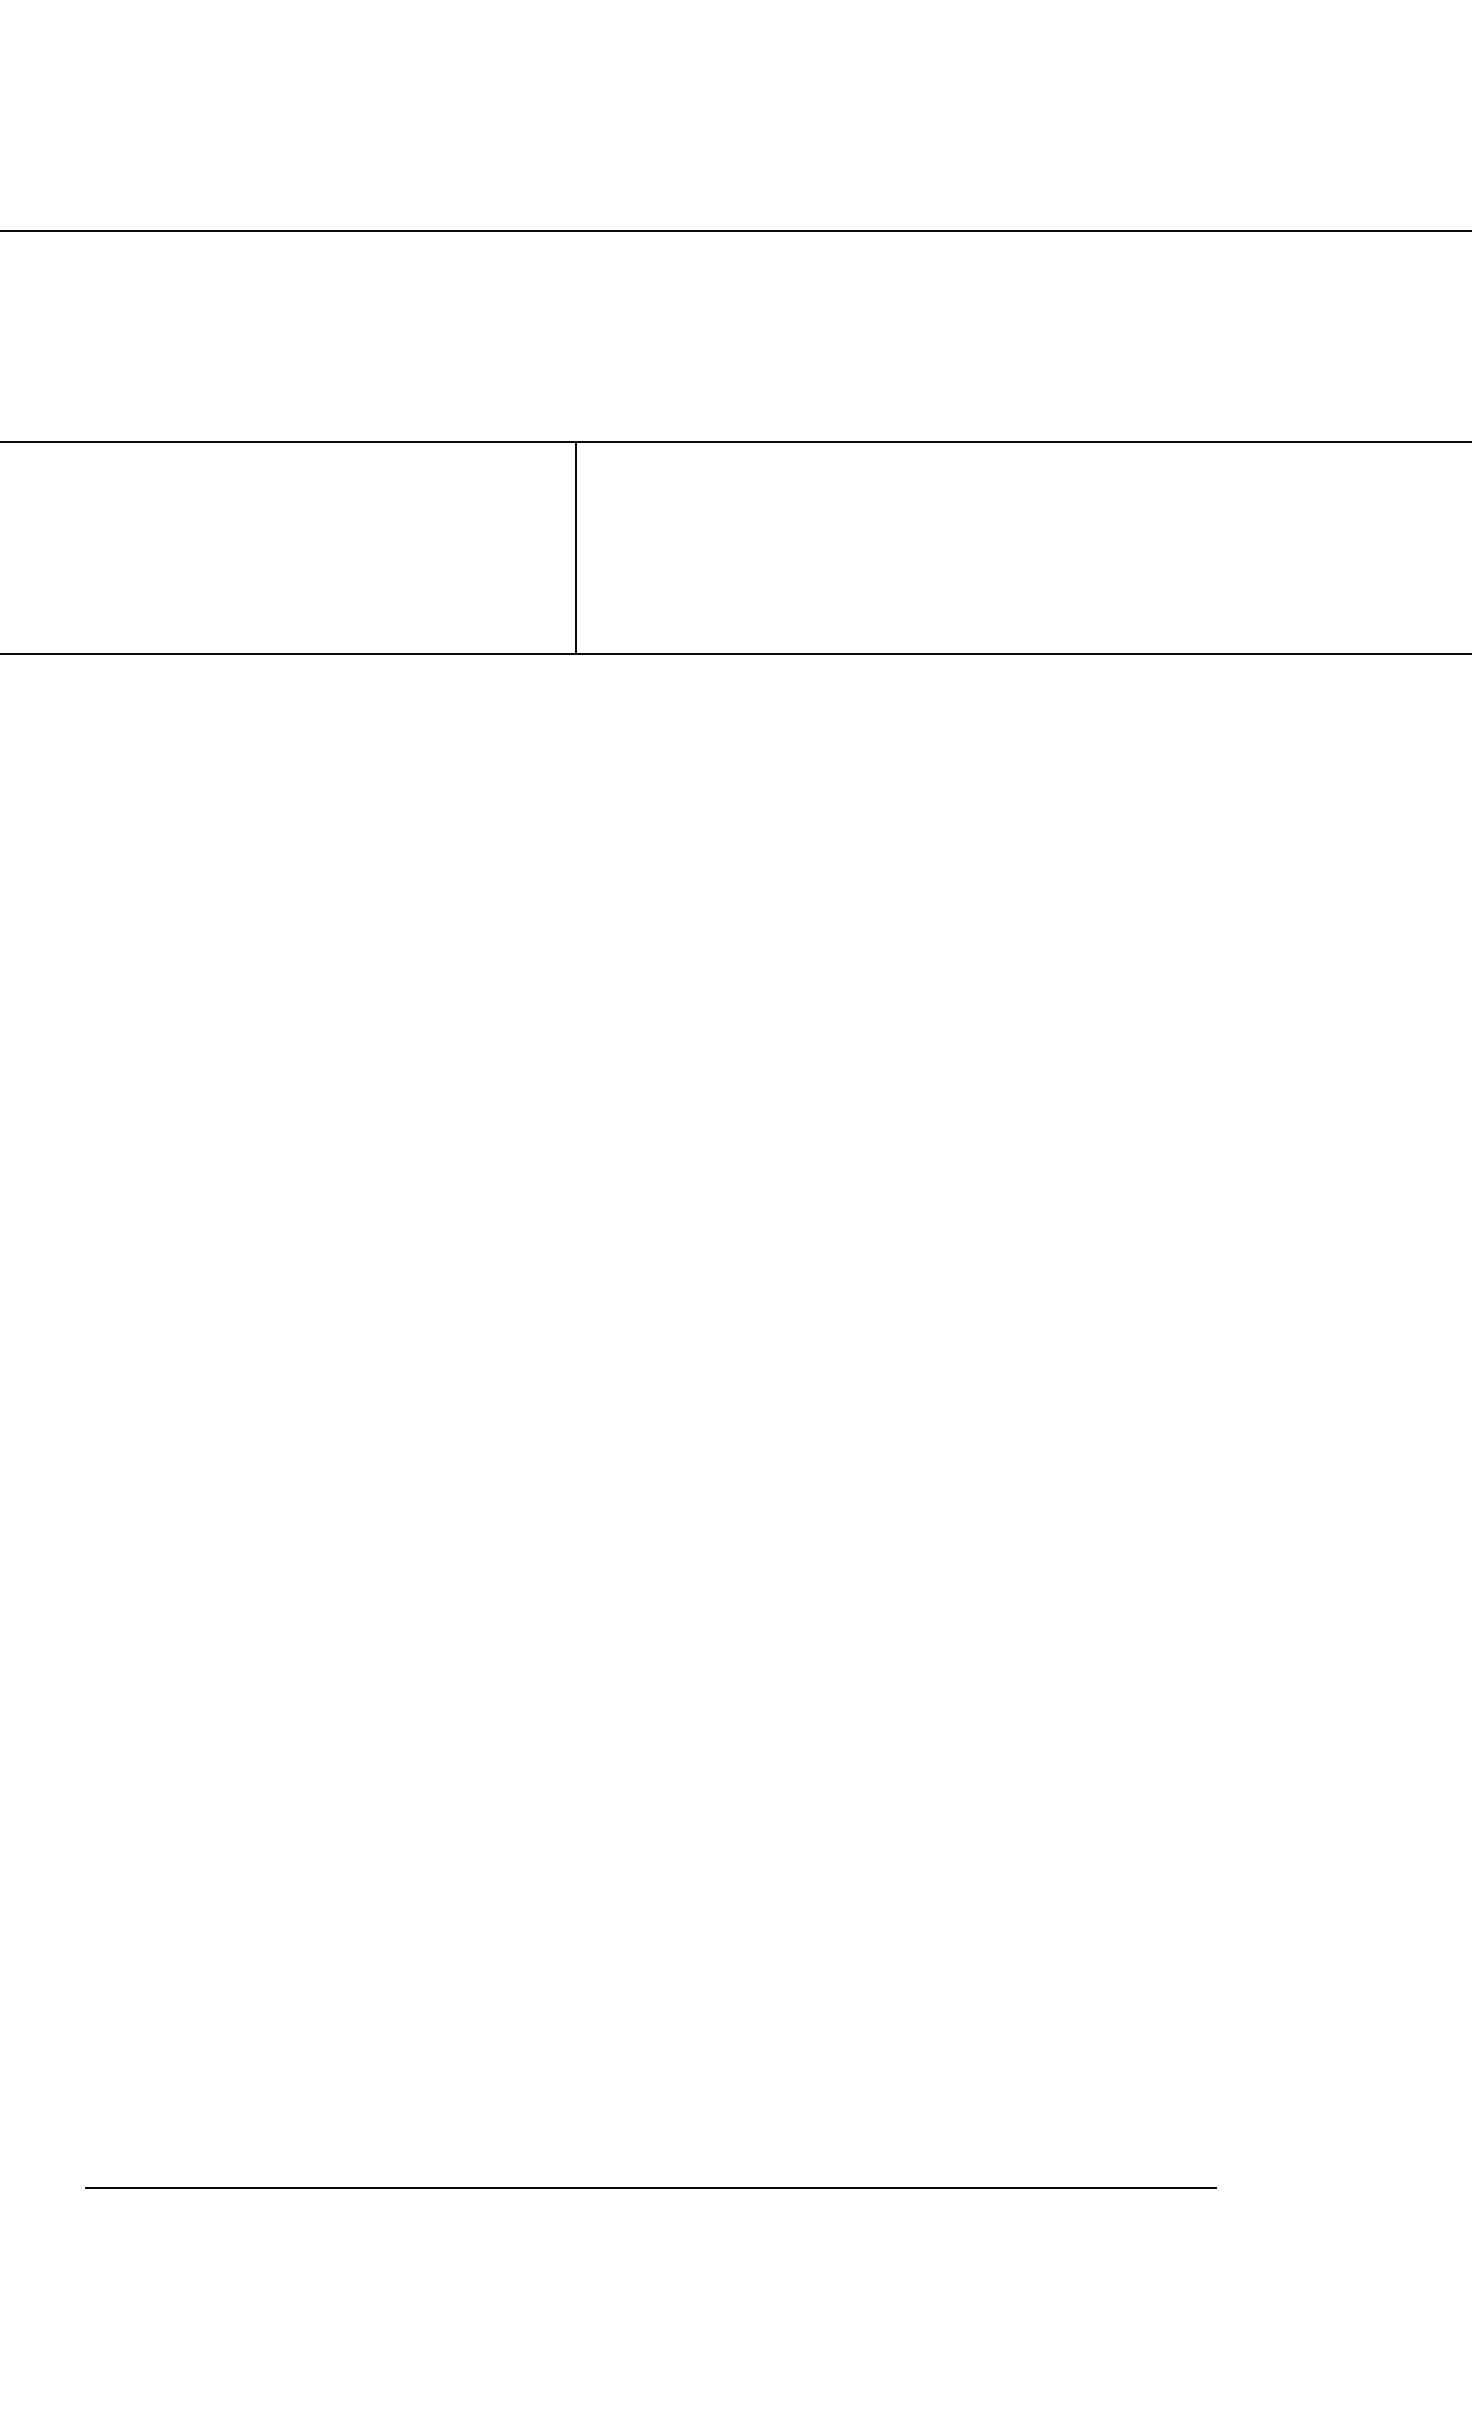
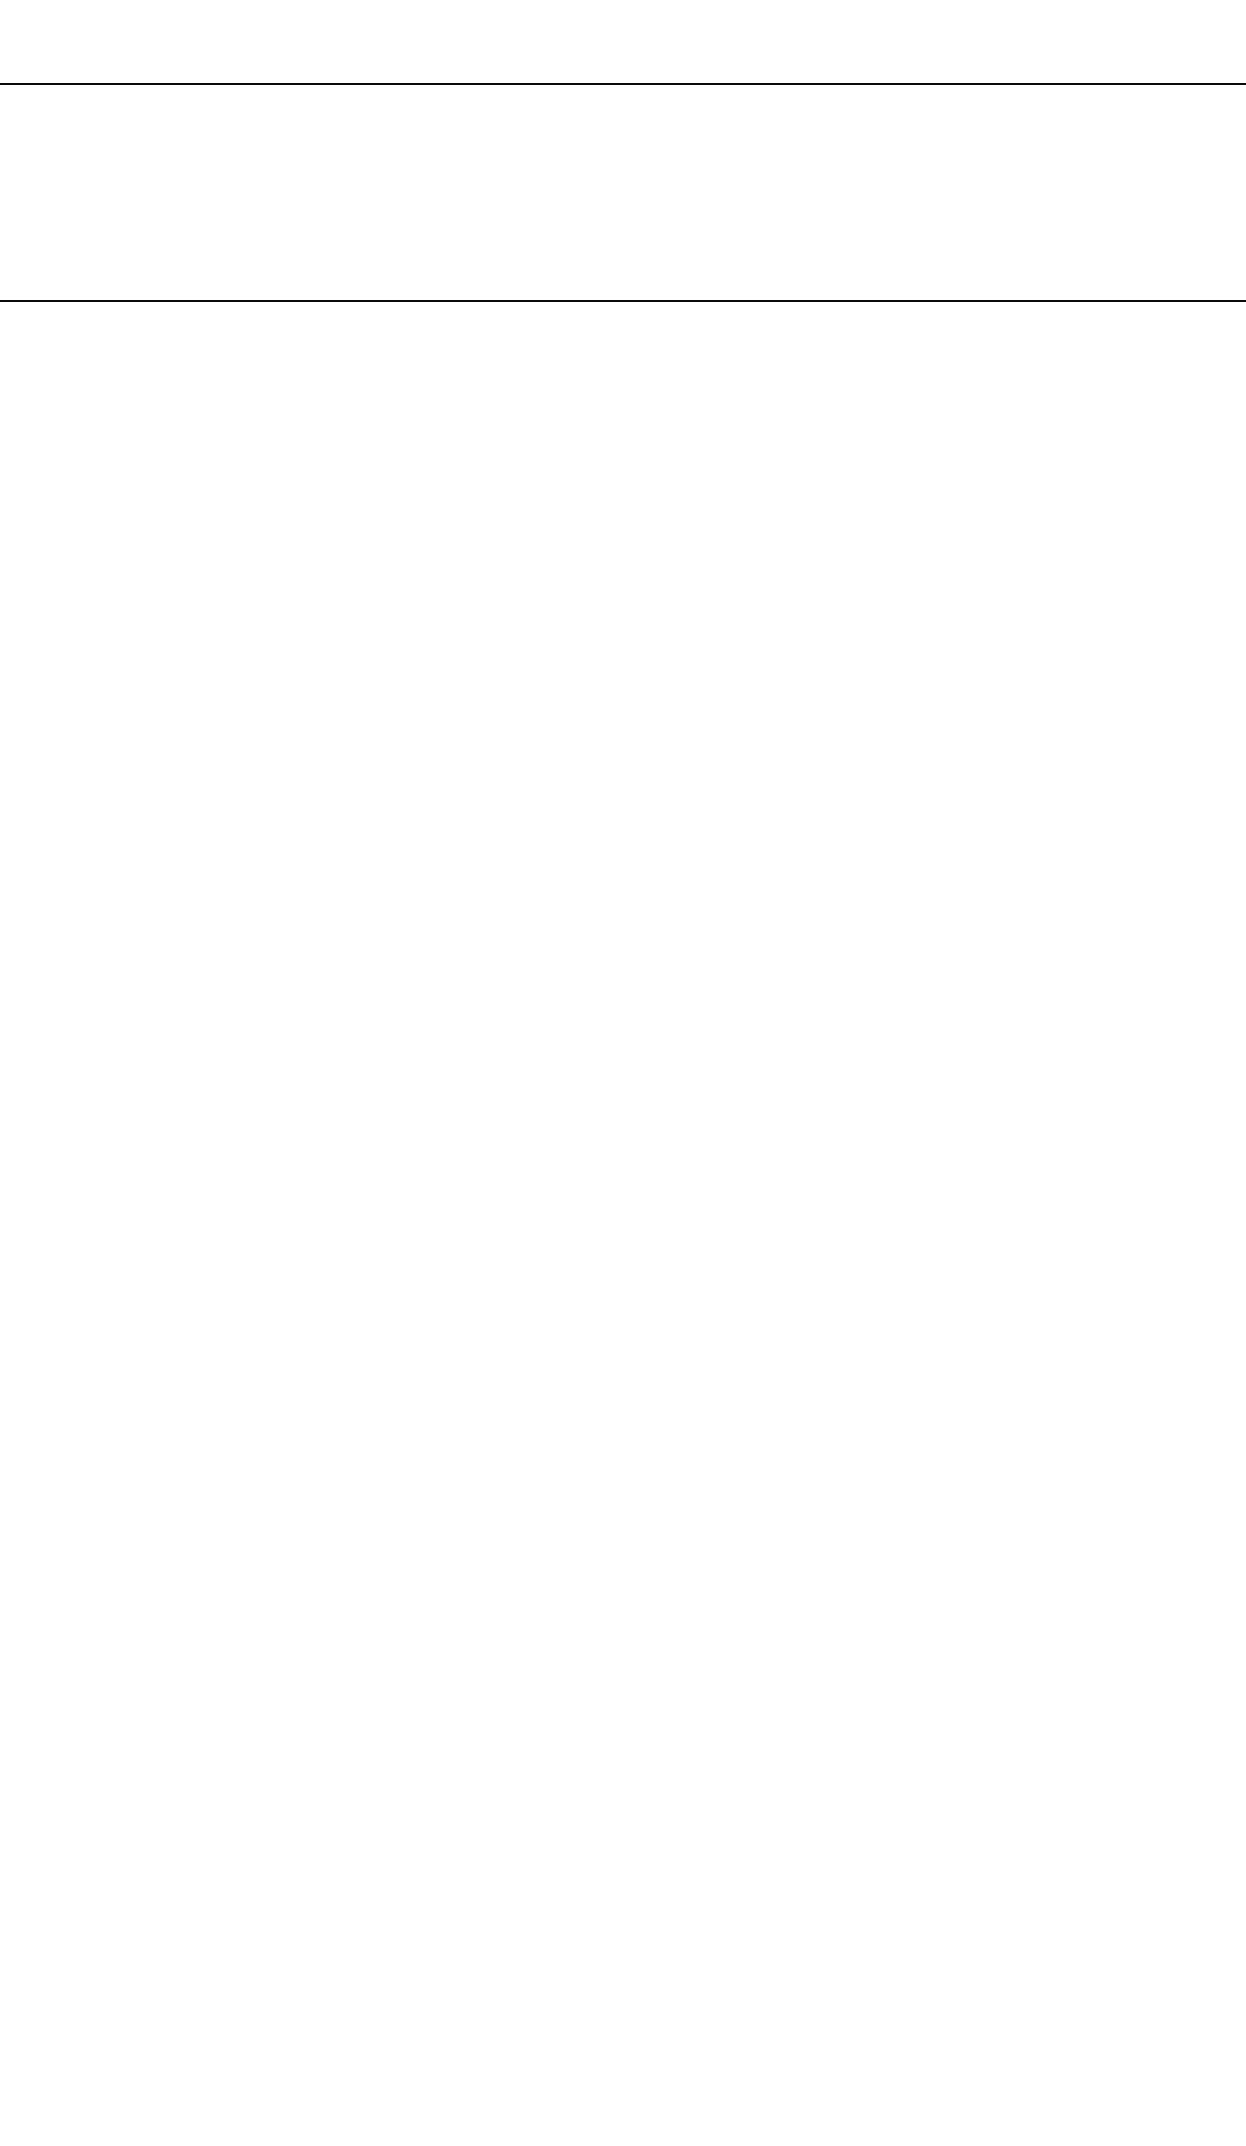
line: (576, 547) -> (552, 191), removed
line: (650, 2188) -> (628, 1874), removed

